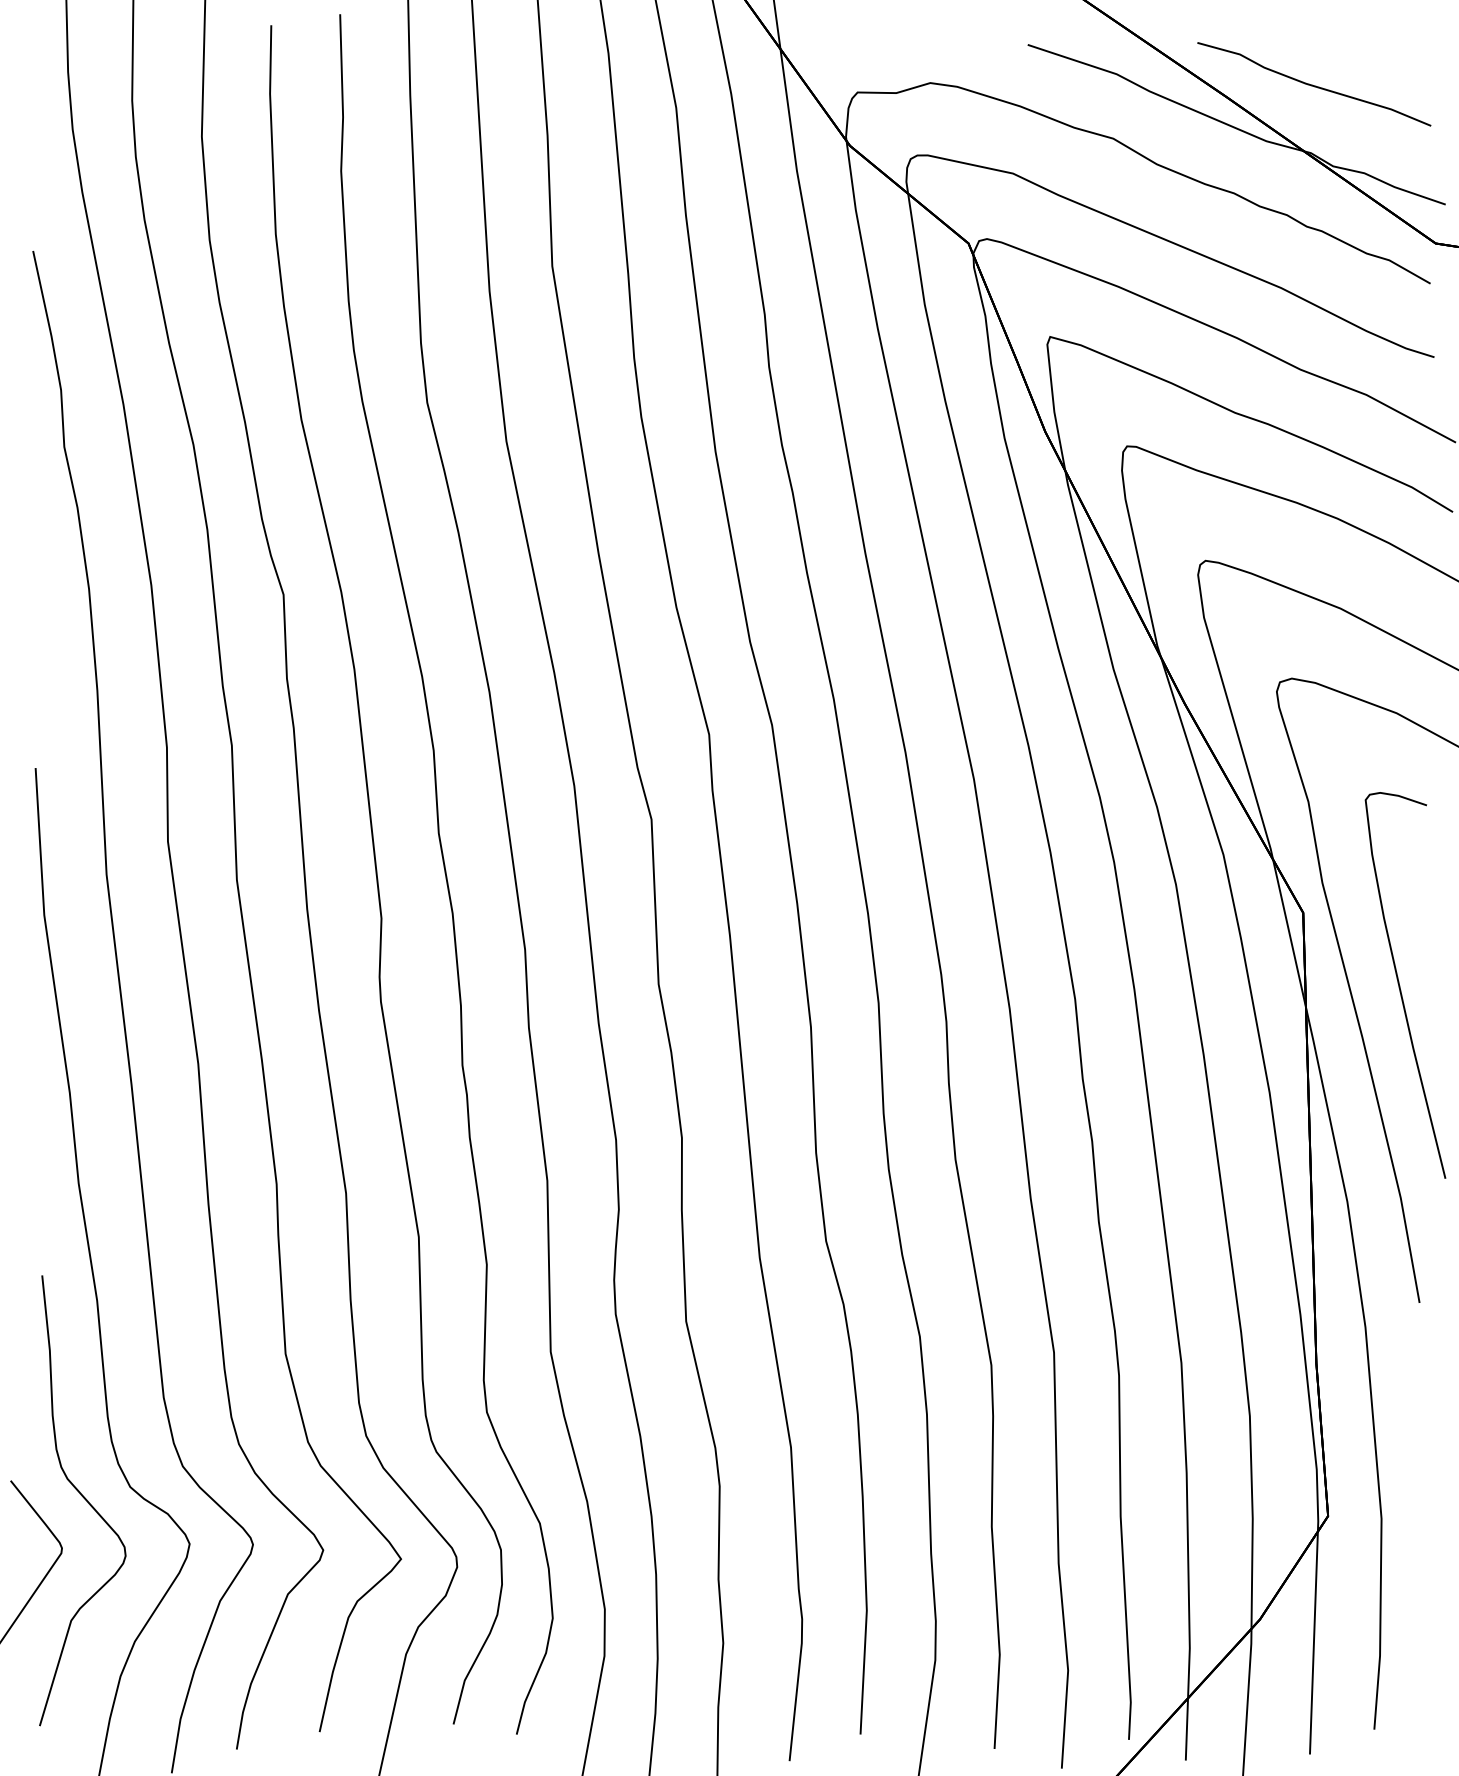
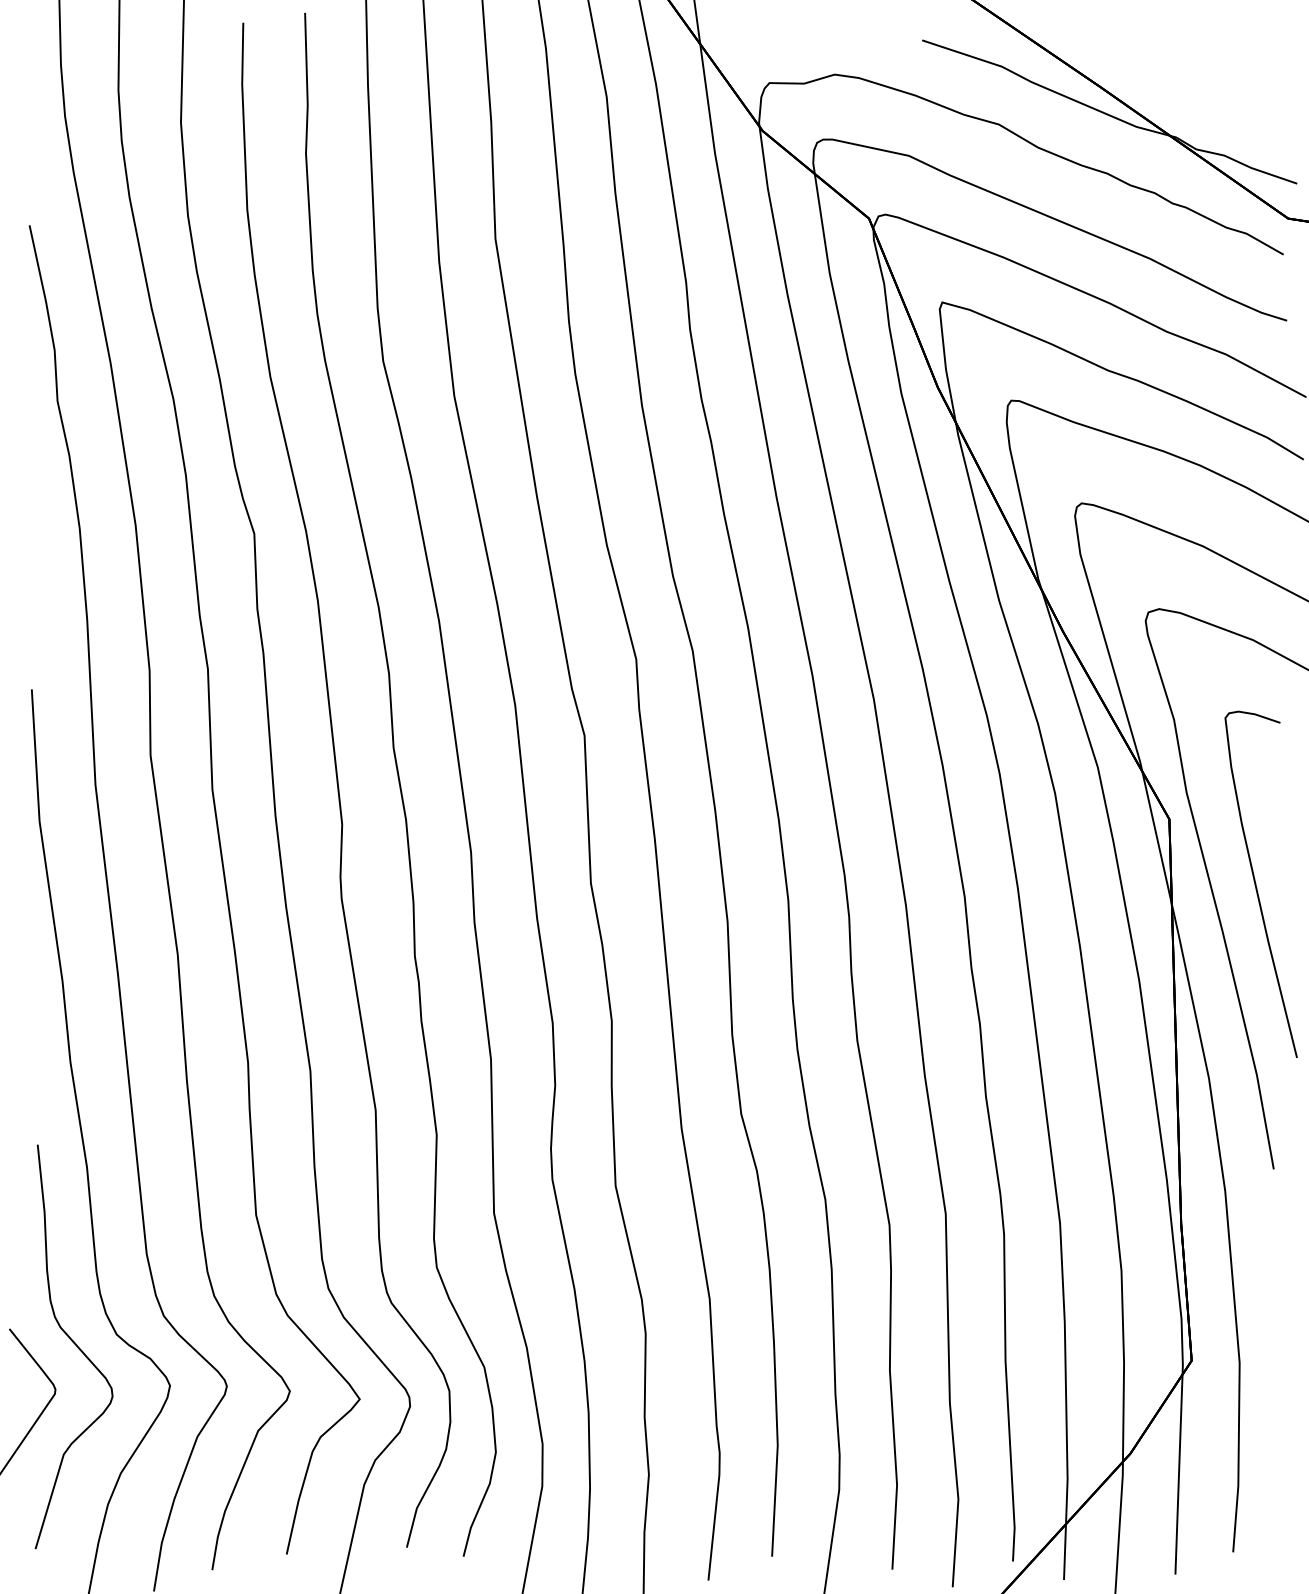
curve: (1314, 85) -> (1179, 76), removed

